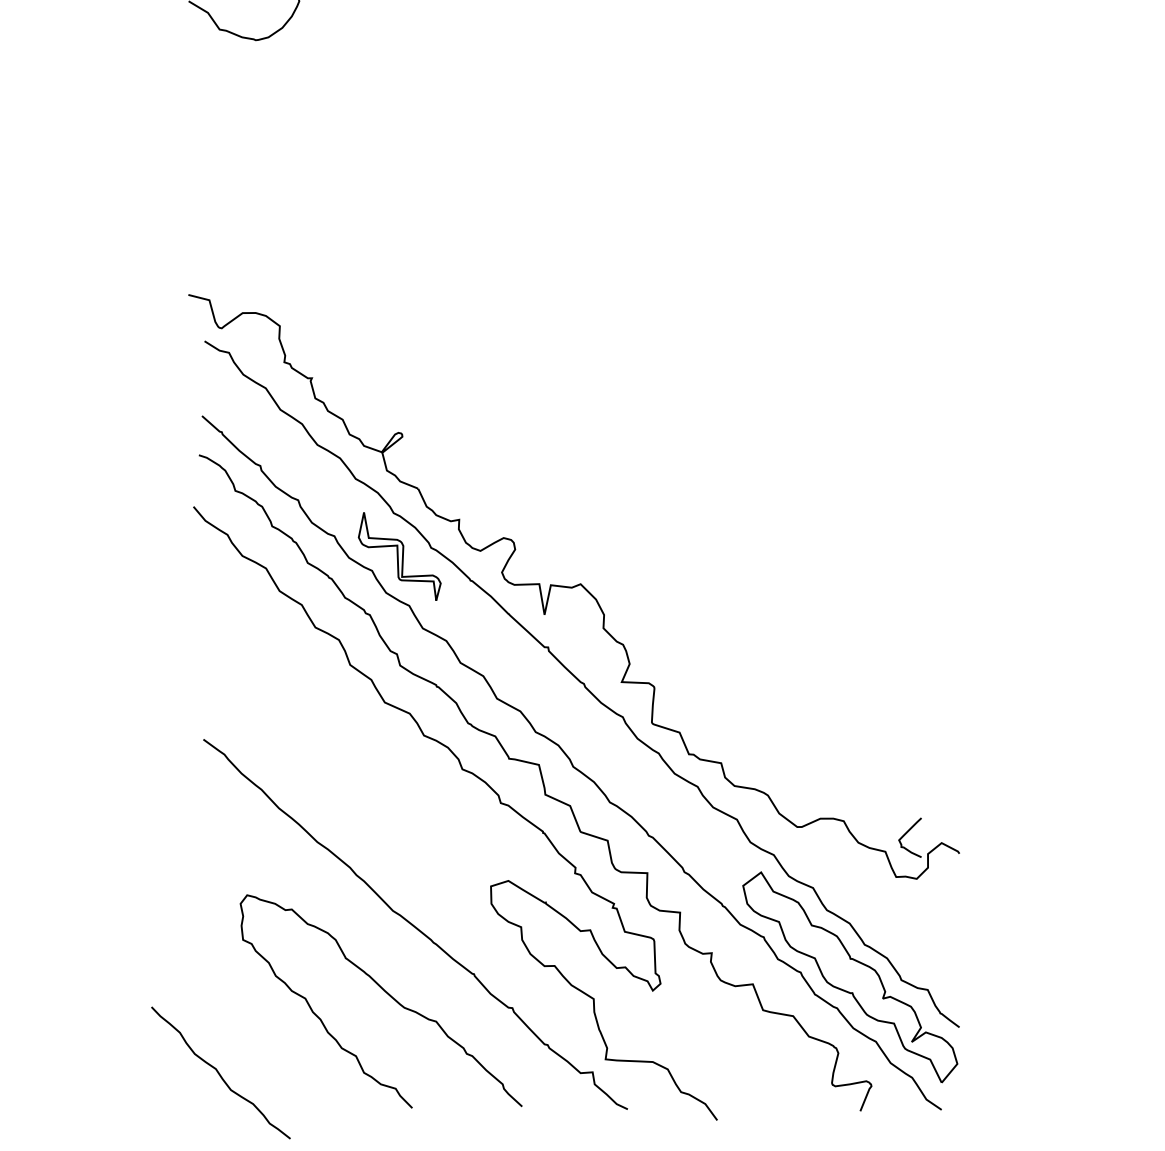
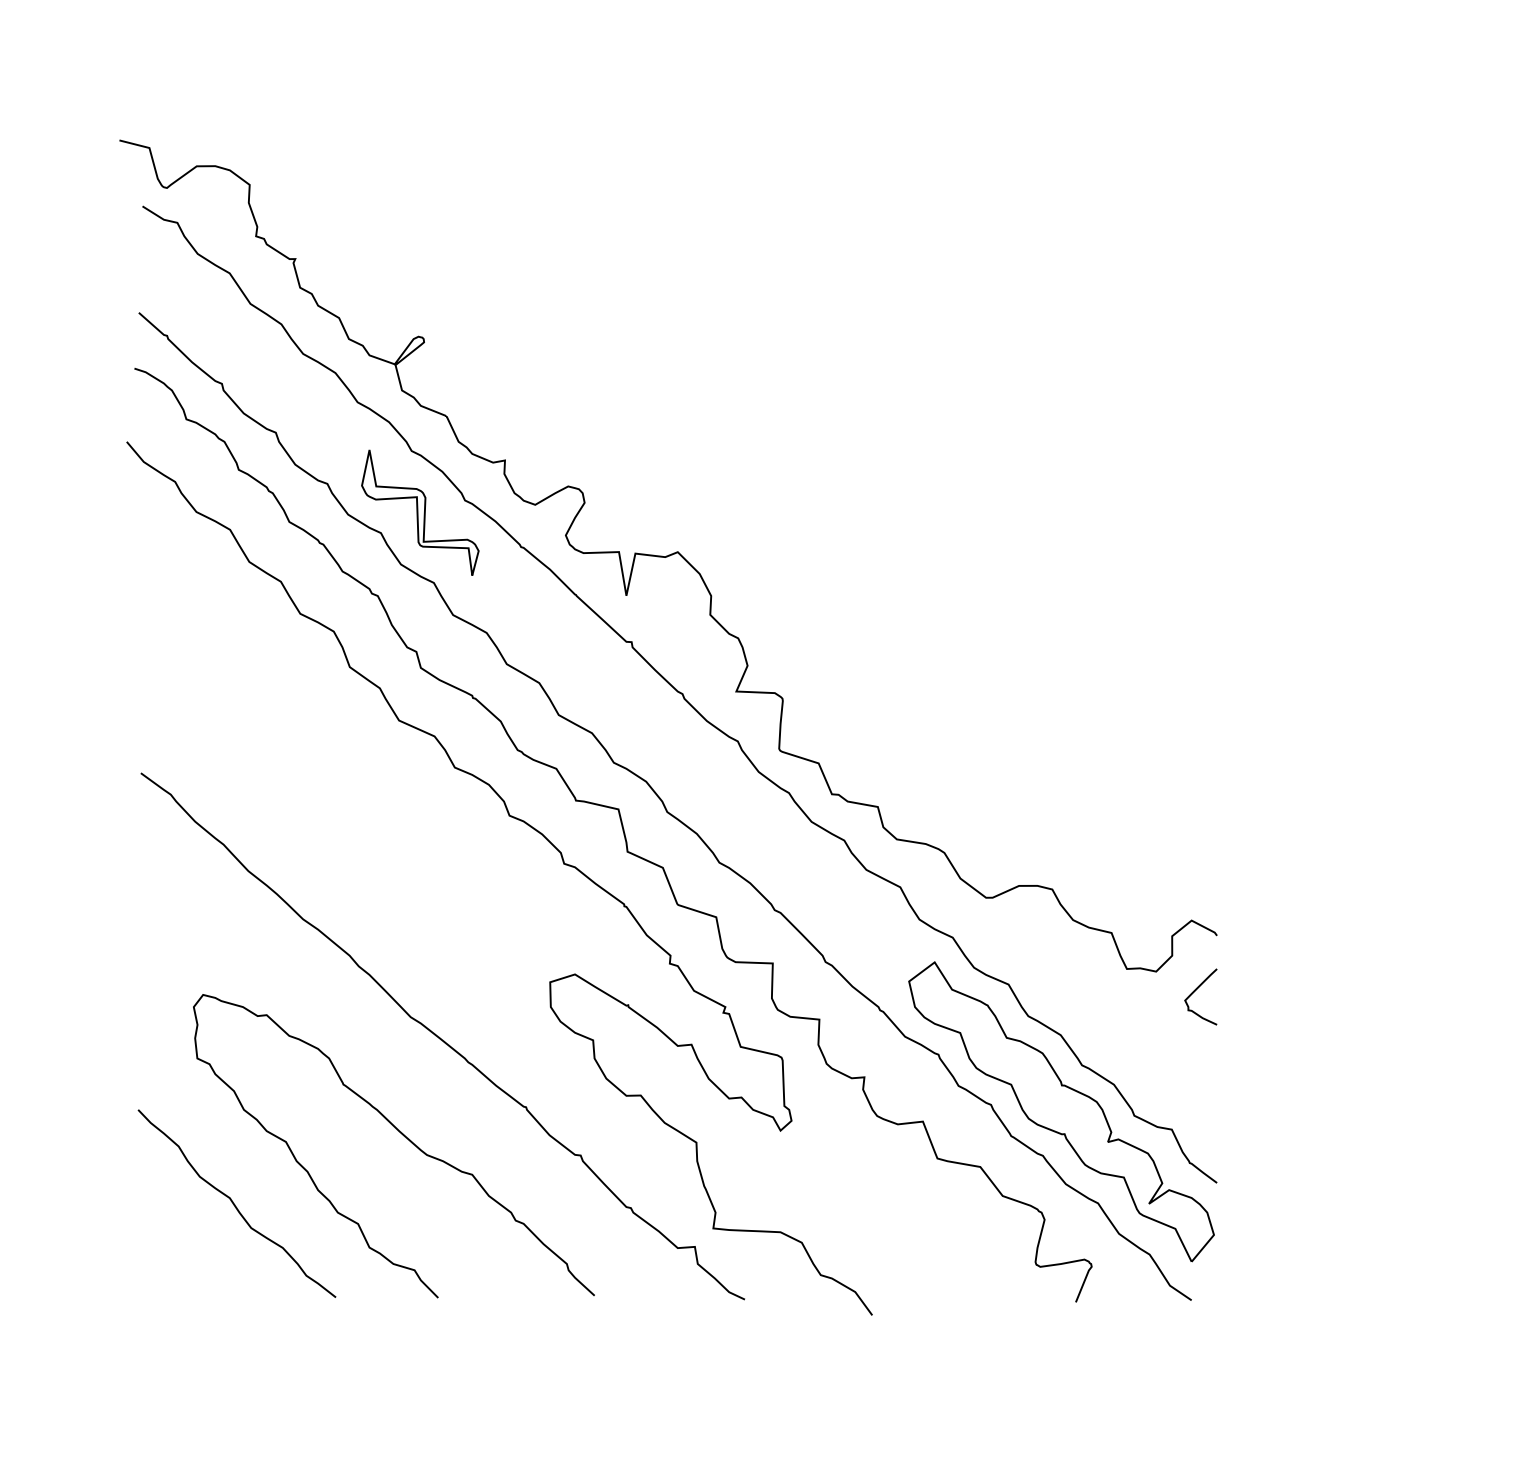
curve: (906, 834) -> (1195, 992), moved
curve: (219, 1072) -> (234, 1203), moved

